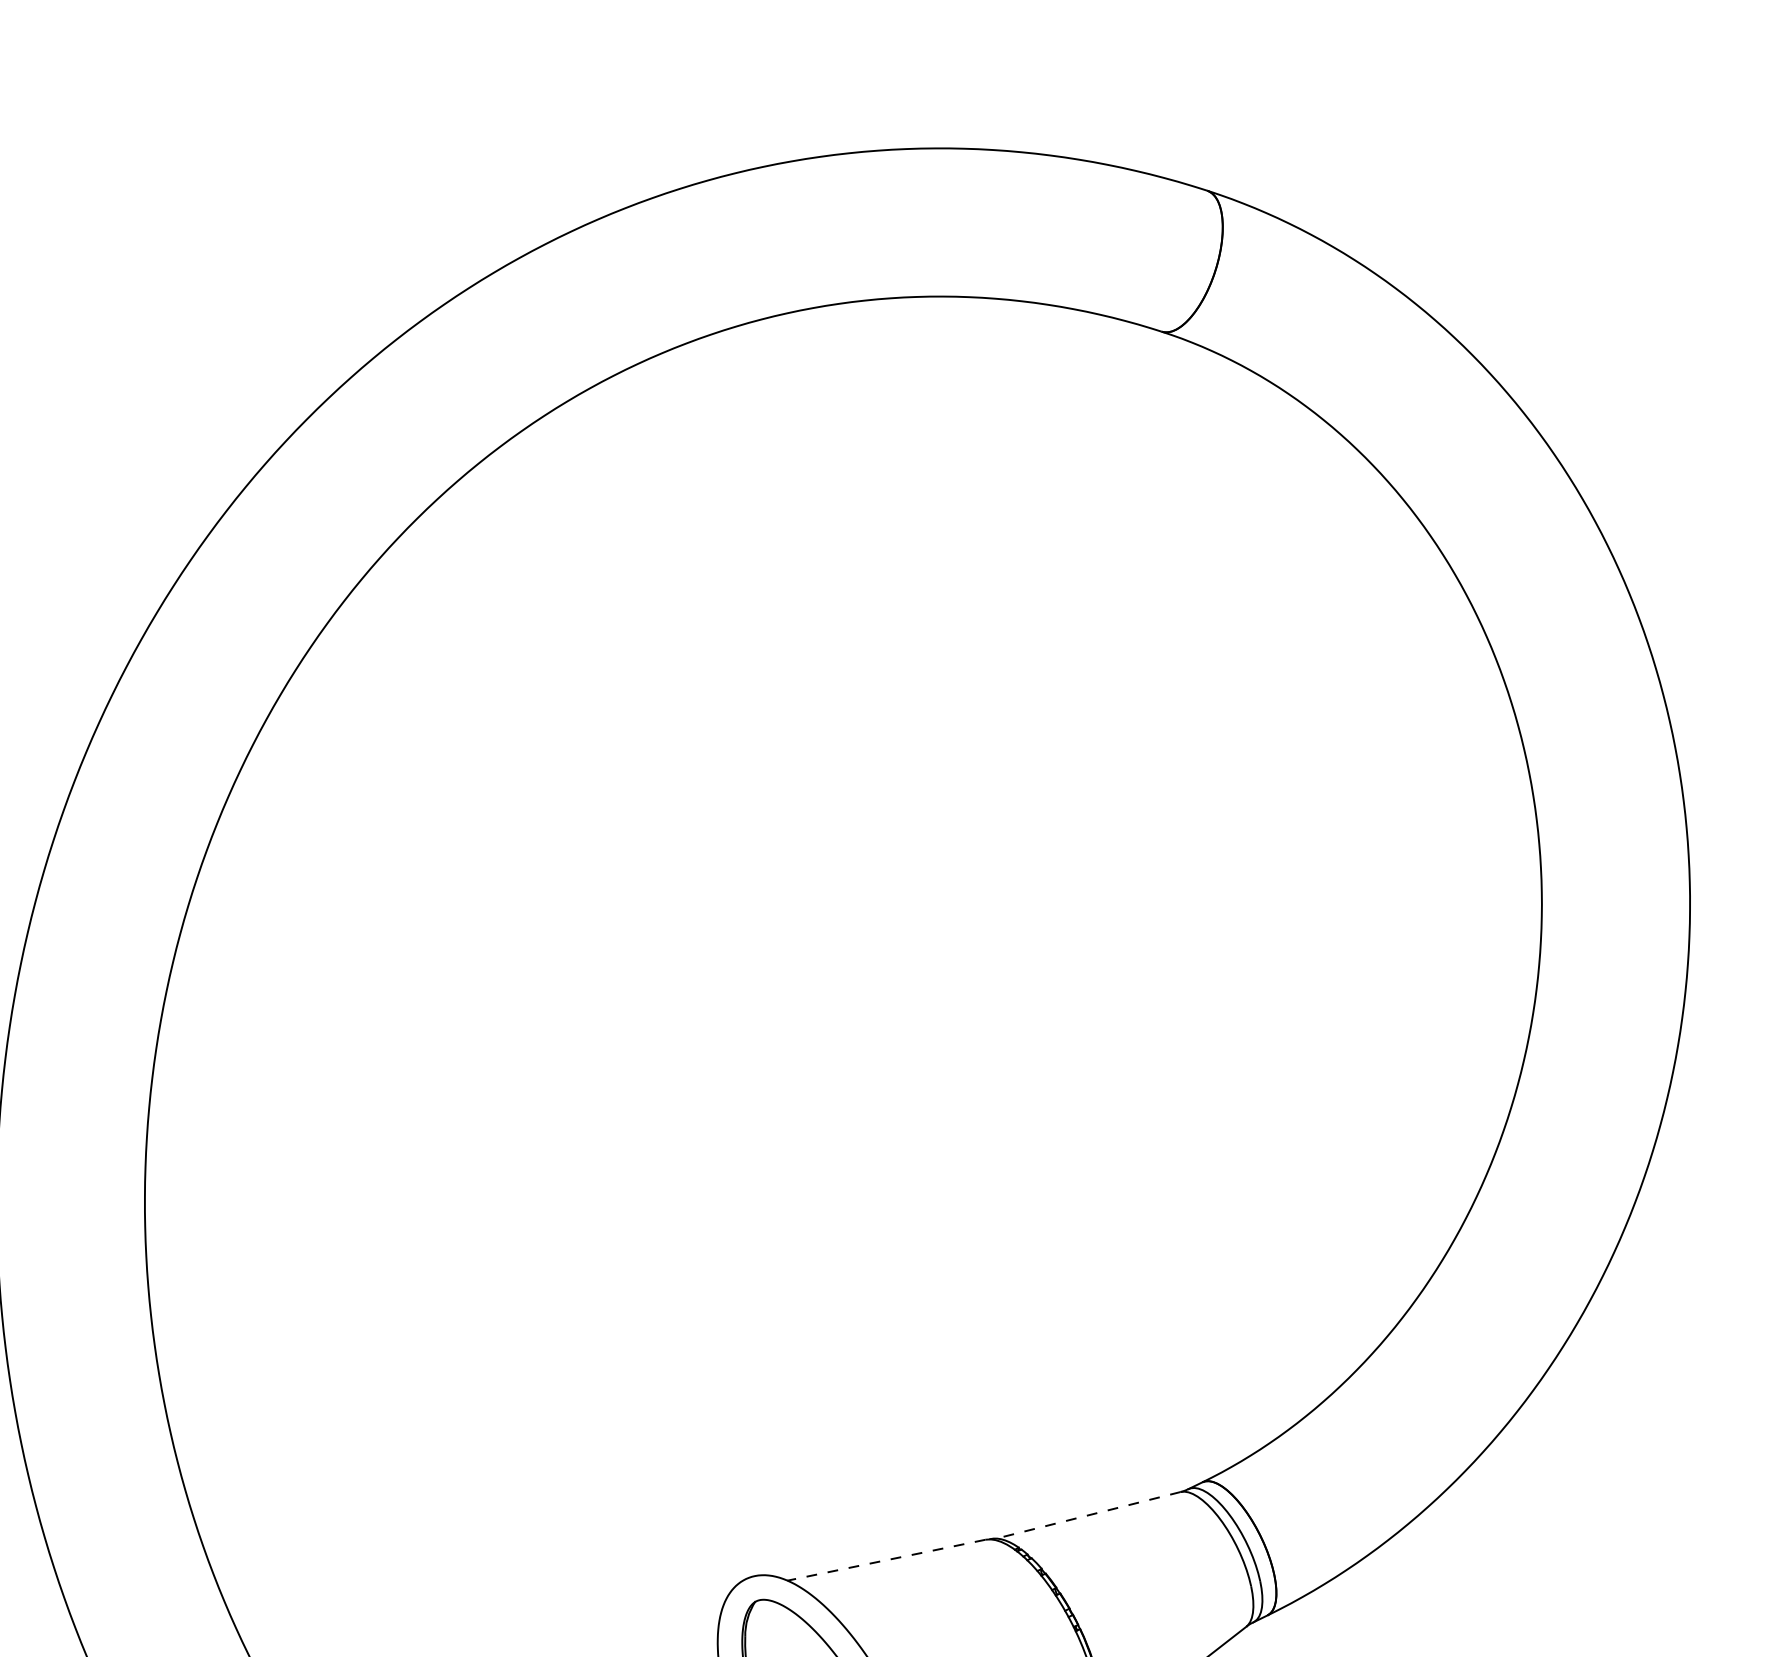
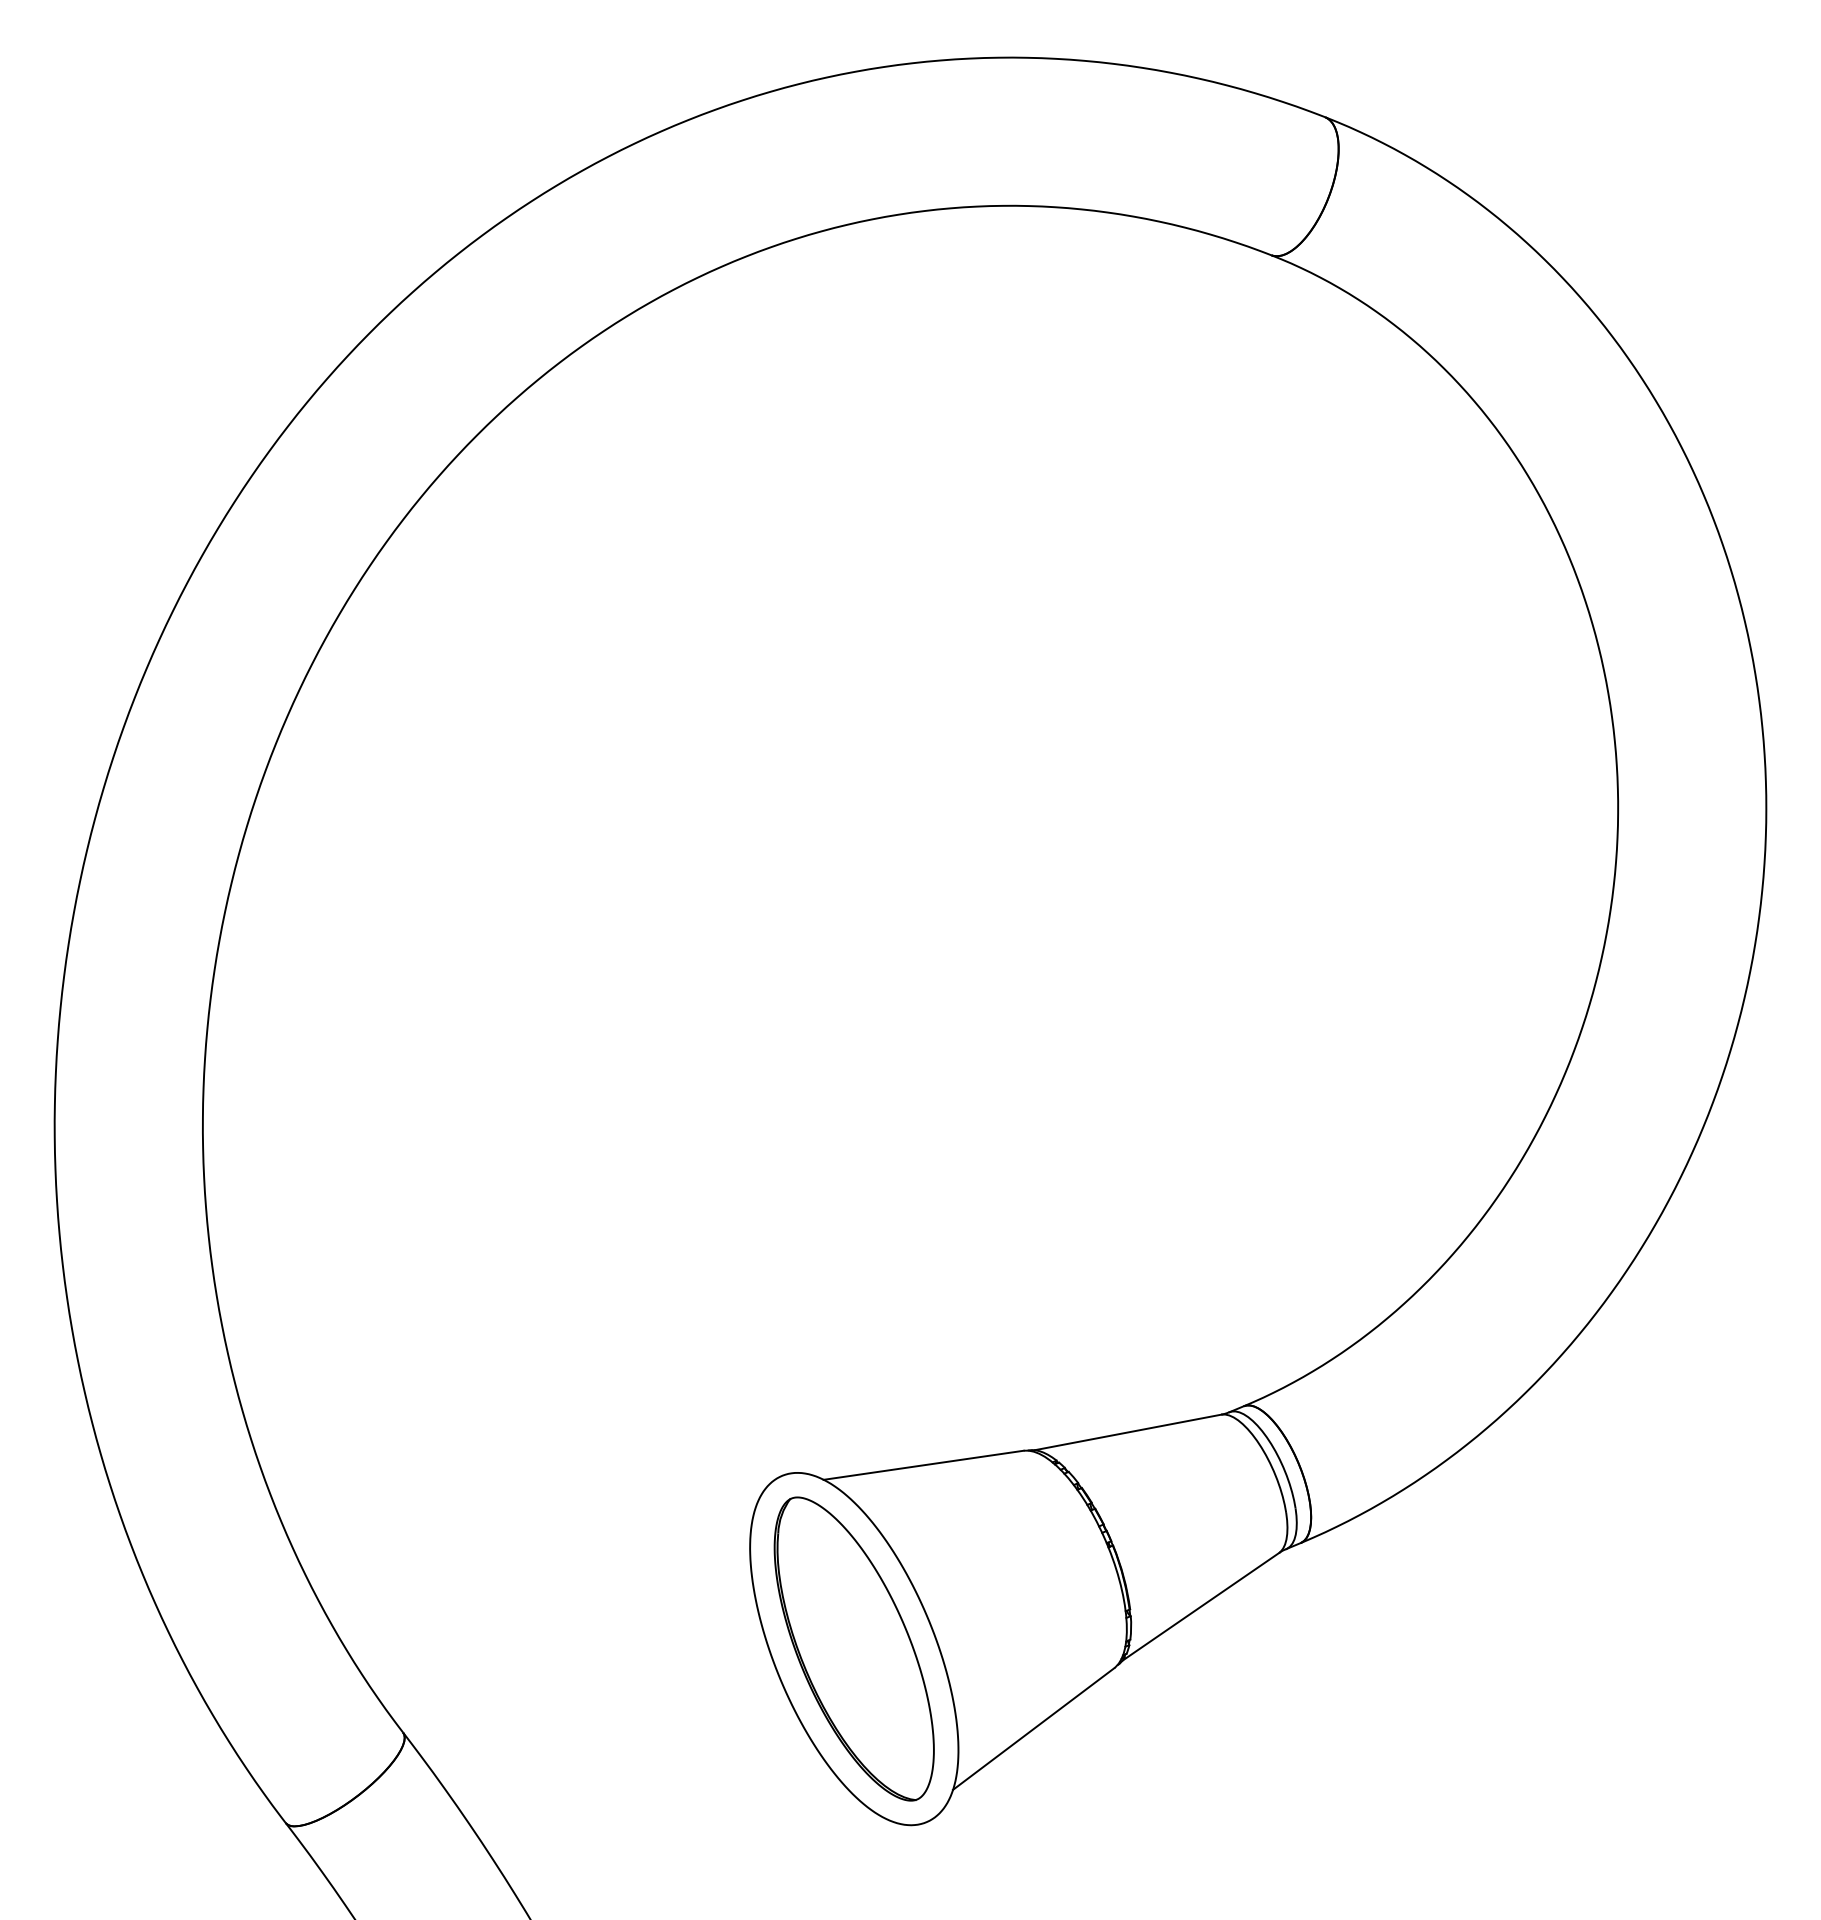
line: (1088, 1515) -> (1128, 1432), dashed -> solid
line: (886, 1560) -> (923, 1465), dashed -> solid

